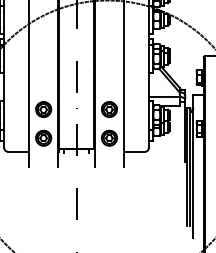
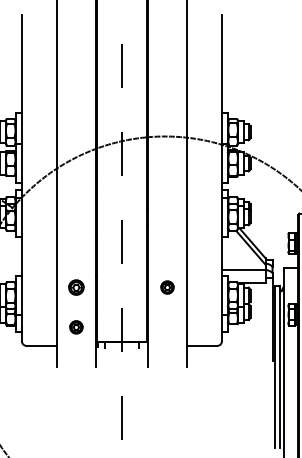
part: (43, 109) -> (76, 287), size x0.7
part: (109, 109) -> (167, 287), size x0.6
part: (43, 138) -> (76, 327), size x0.6
part: (109, 138) -> (167, 327), removed

